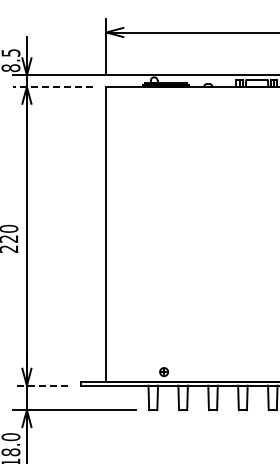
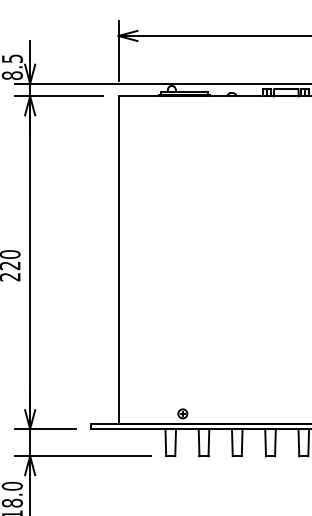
line: (53, 86) -> (59, 96), dashed -> solid
line: (40, 385) -> (45, 428), dashed -> solid

